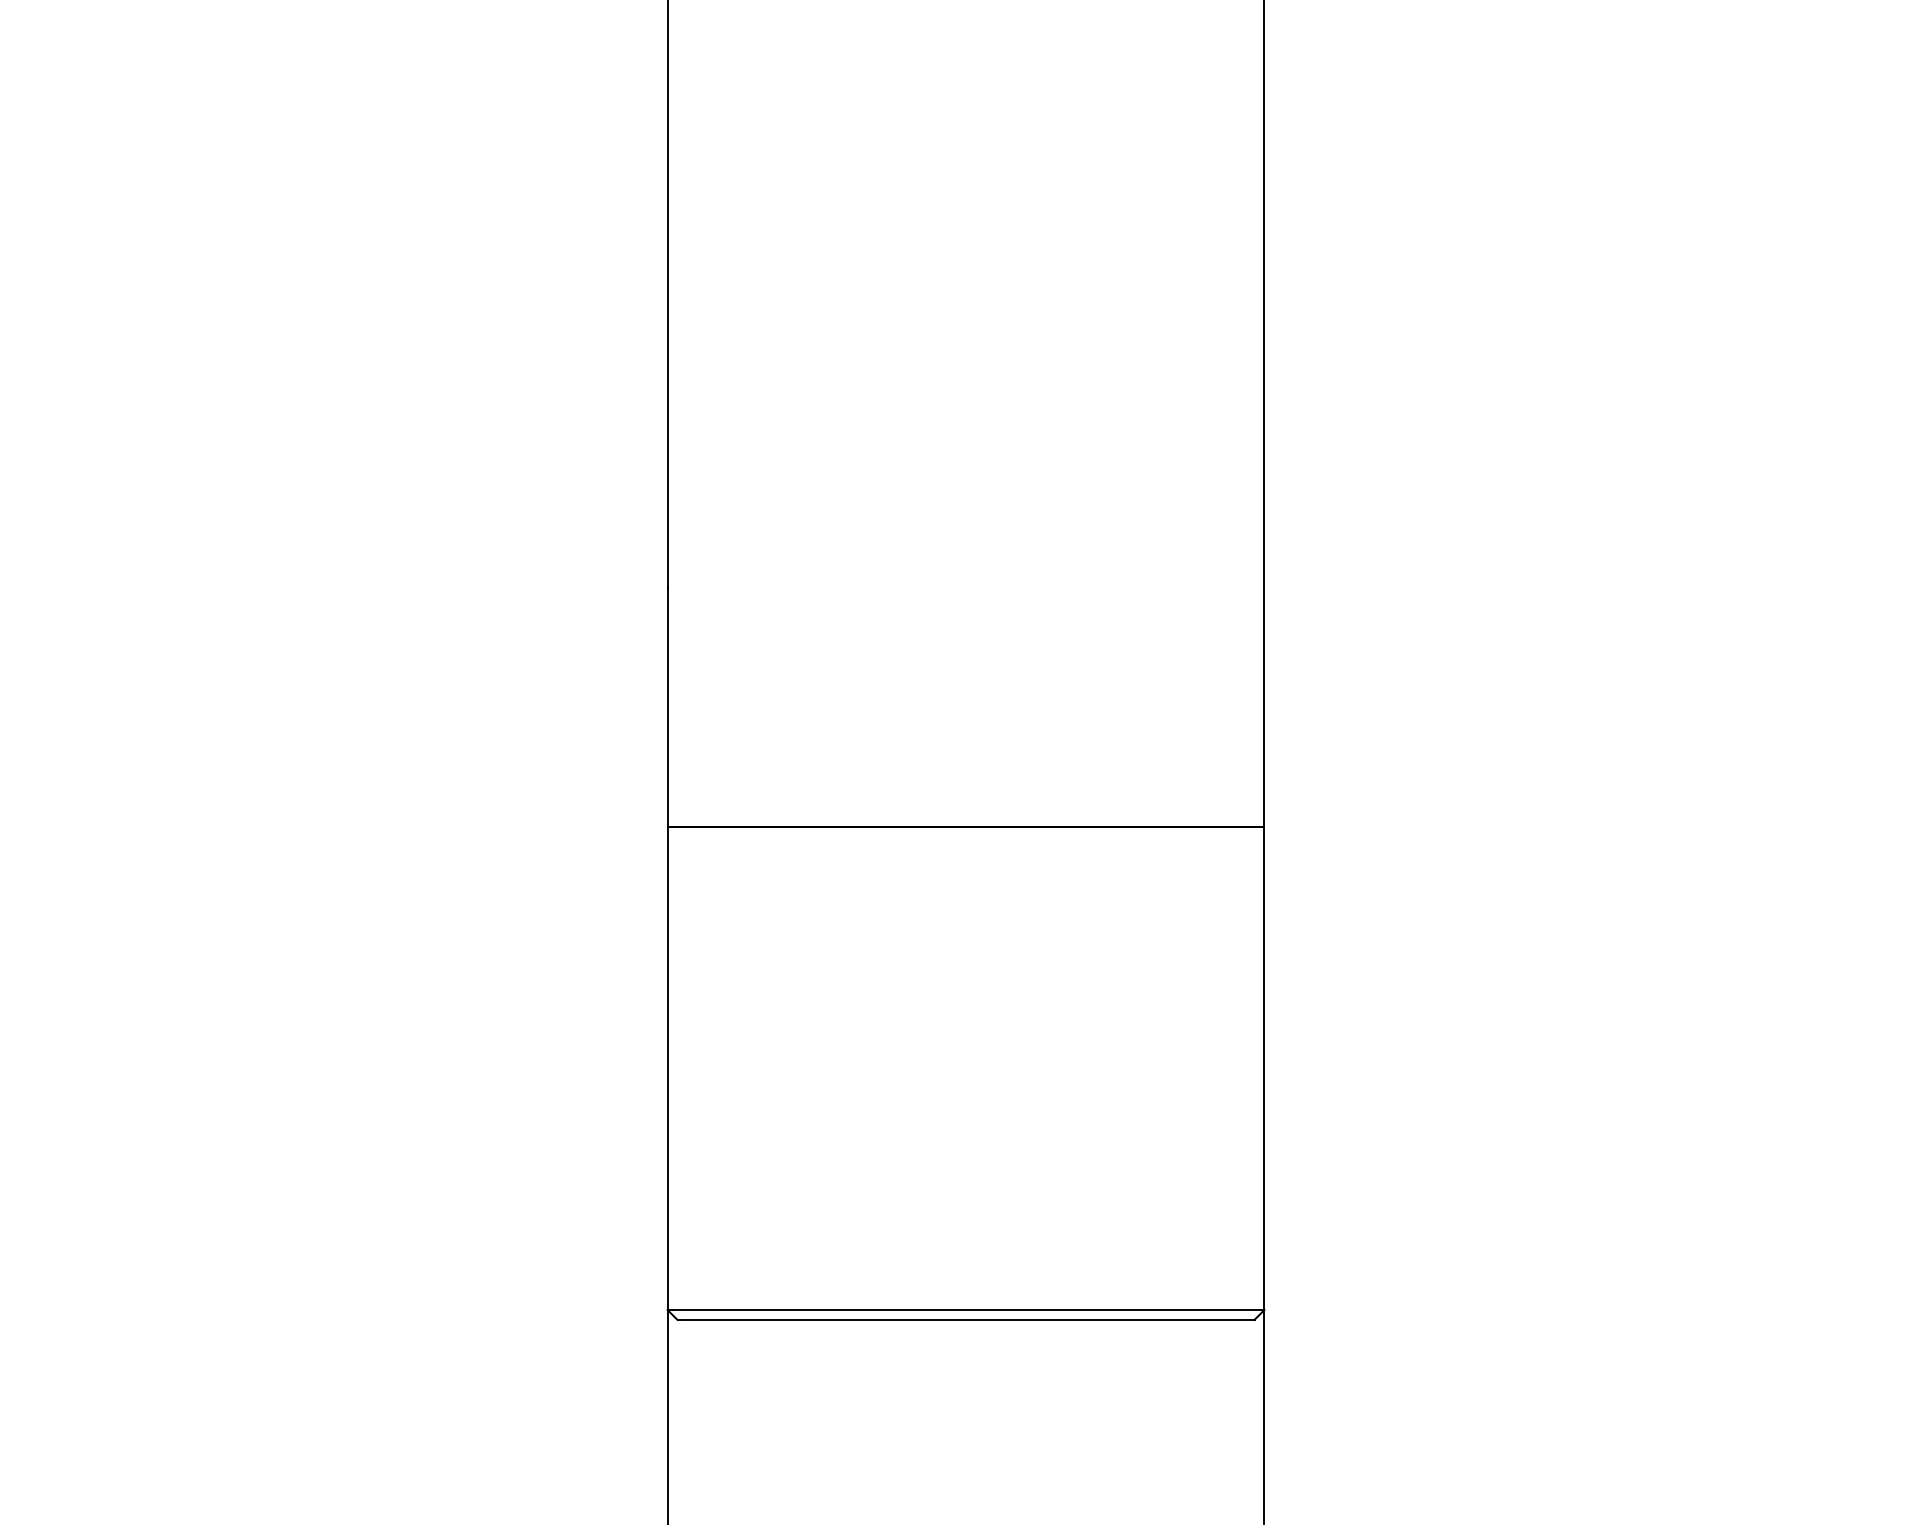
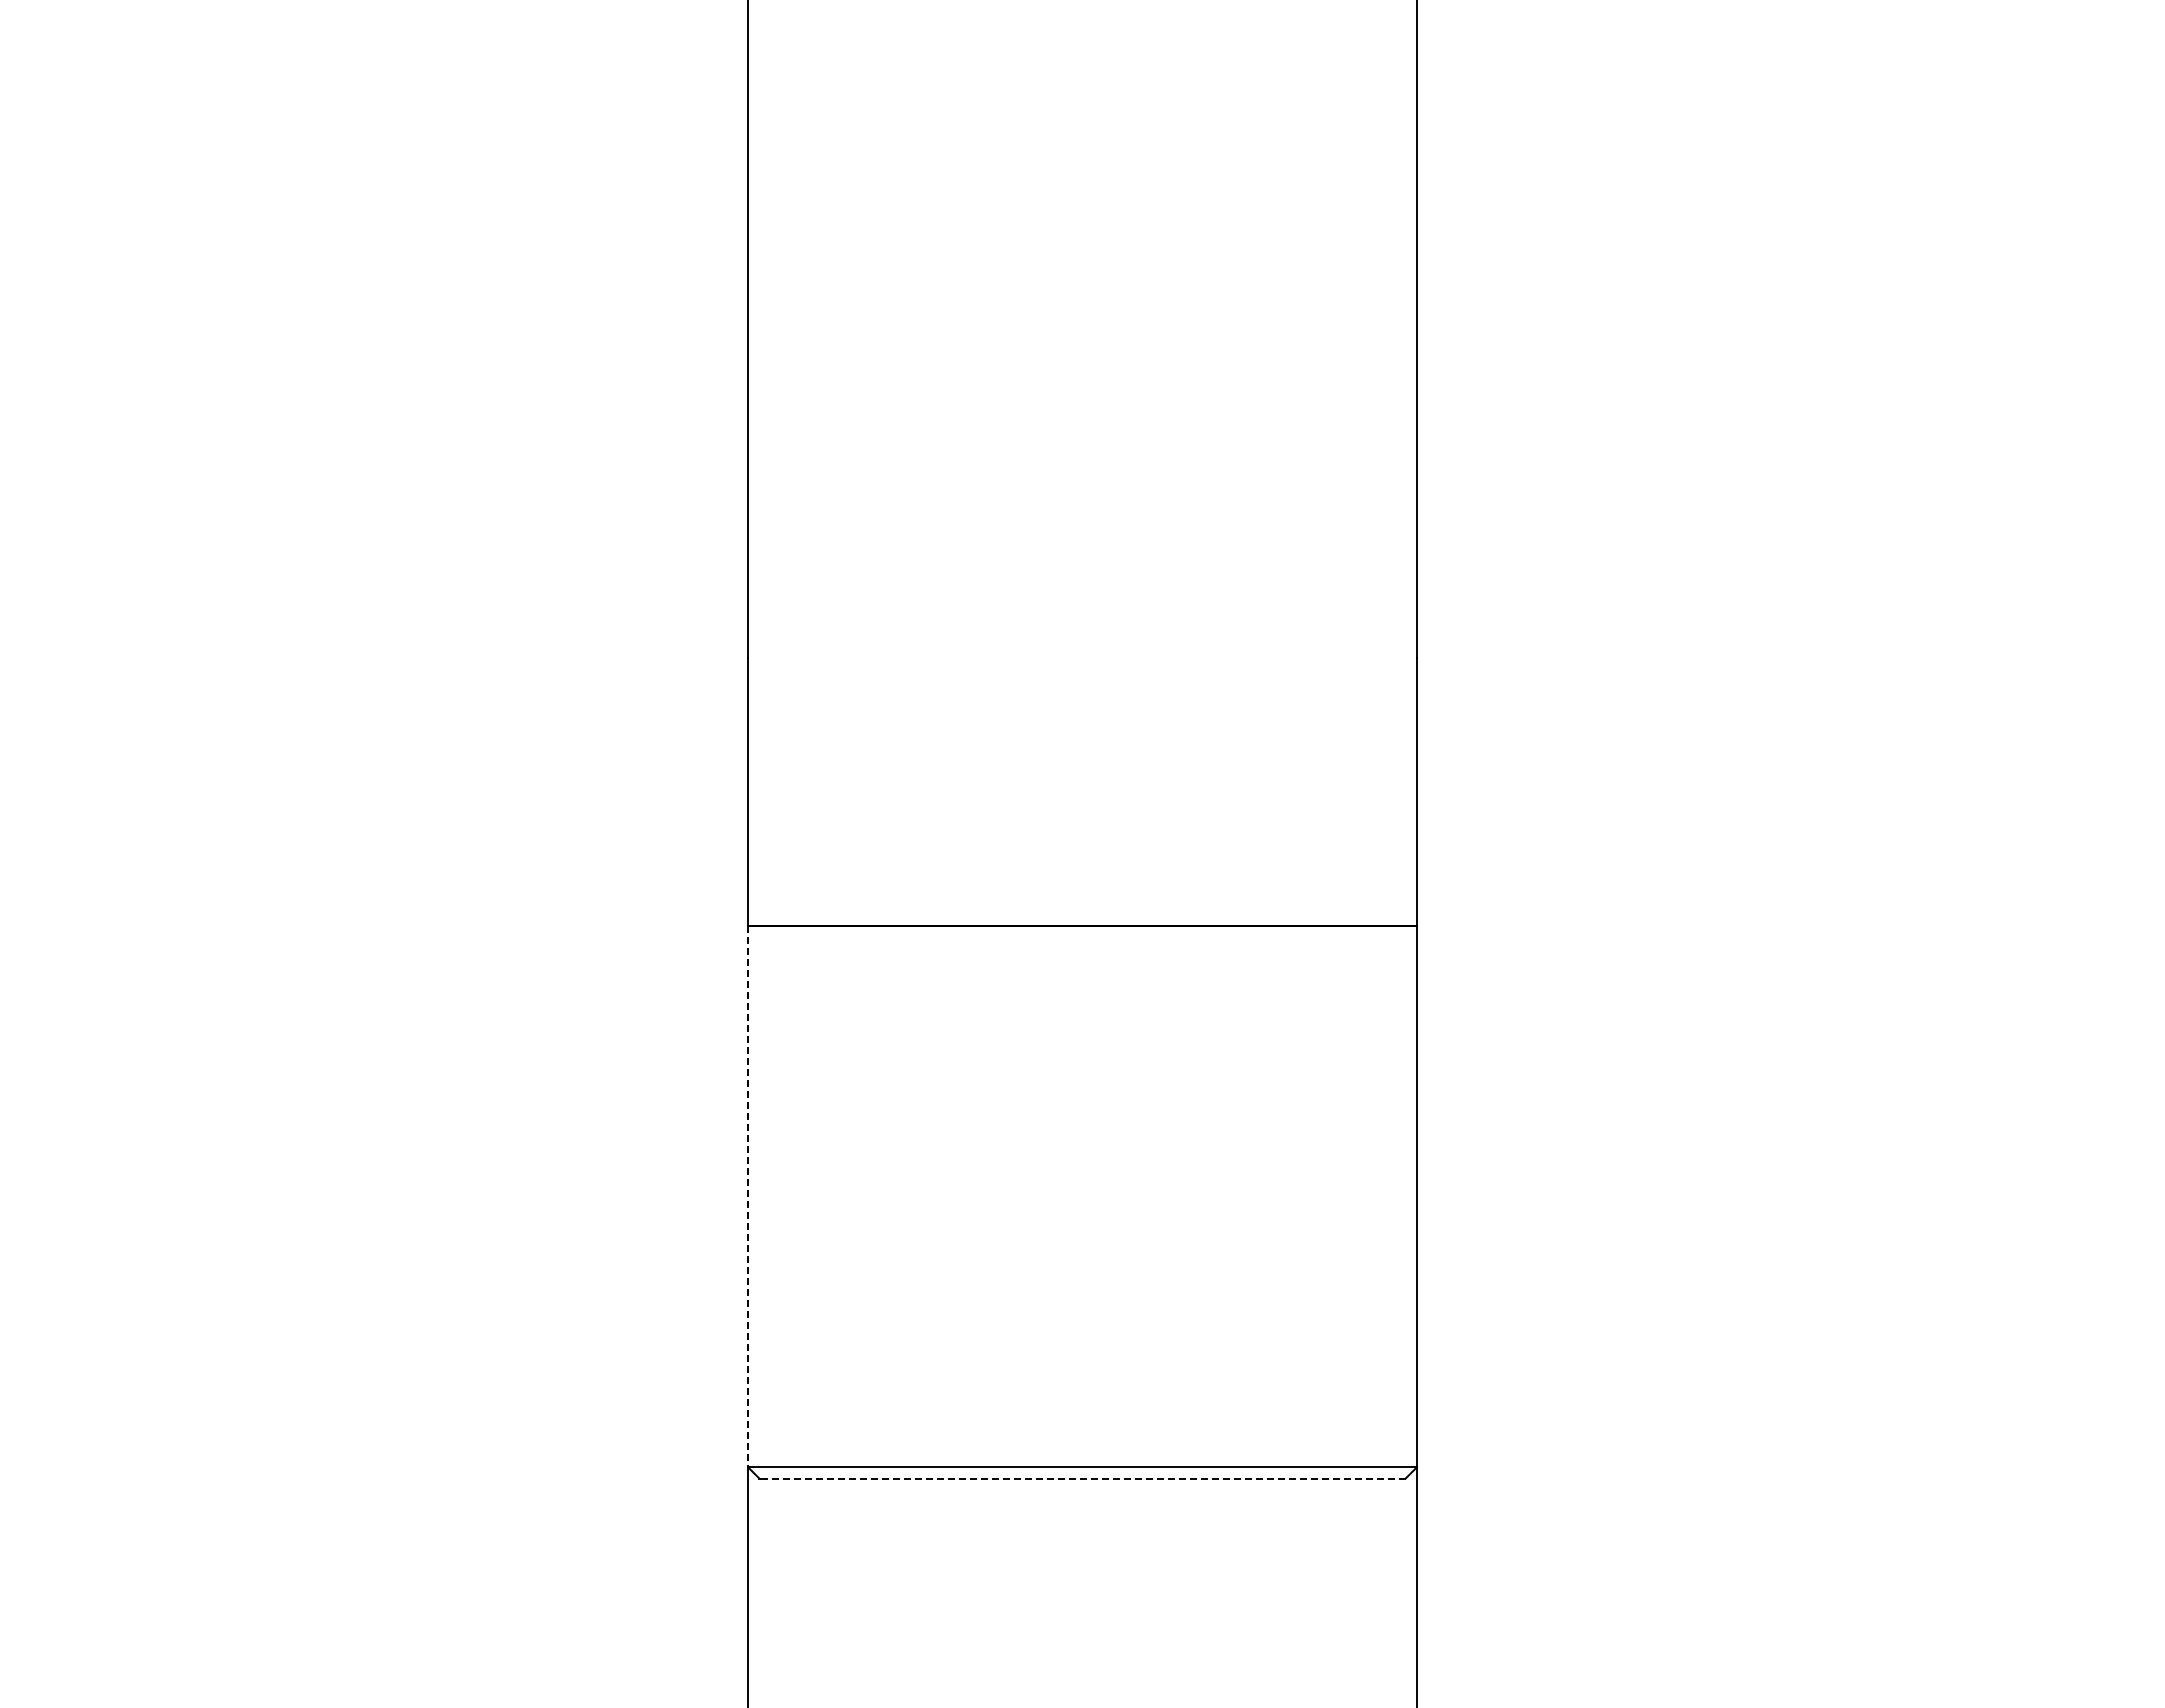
line: (667, 1068) -> (748, 1196), solid -> dashed
line: (968, 1319) -> (1085, 1478), solid -> dashed

